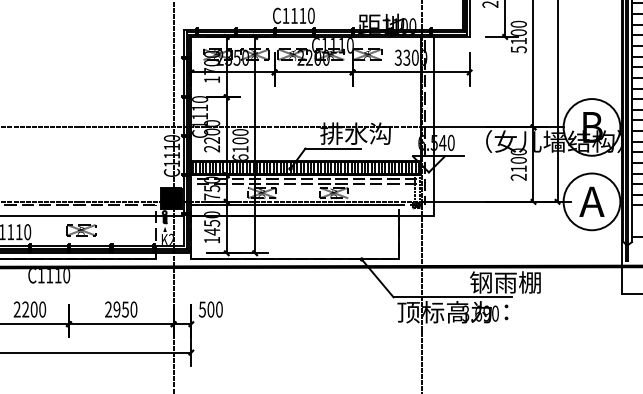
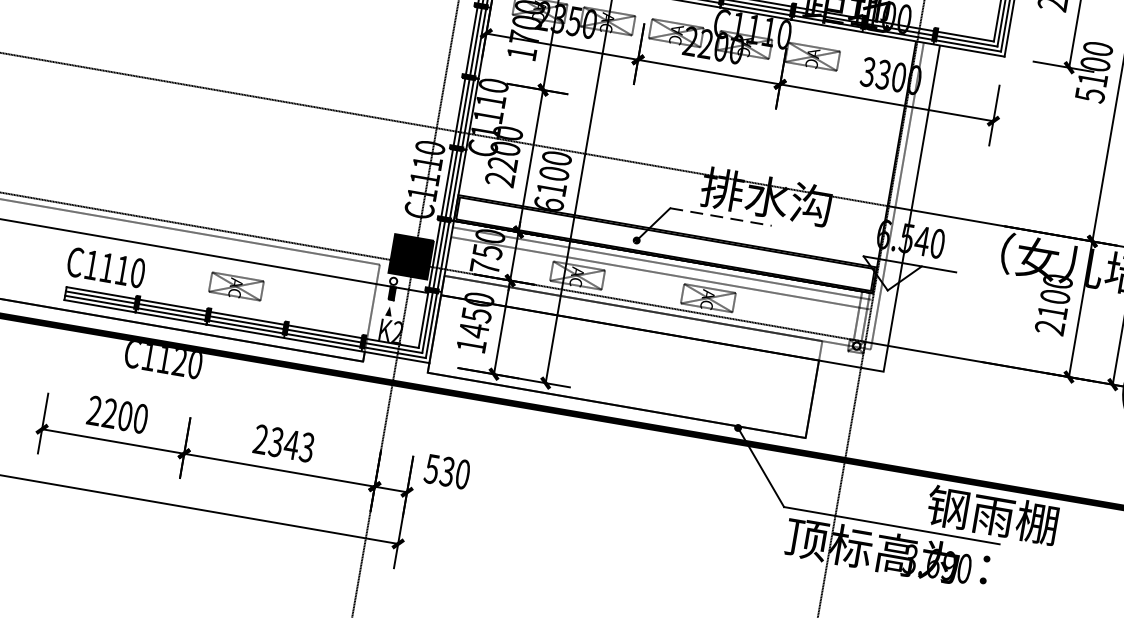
line: (333, 148) -> (721, 216), solid -> dashed
hatch: (305, 168) -> (664, 244), removed
text: (57, 276) -> (178, 363), C1110 -> C1120
text: (125, 309) -> (291, 444), 2950 -> 2343
text: (210, 309) -> (446, 471), 500 -> 530

